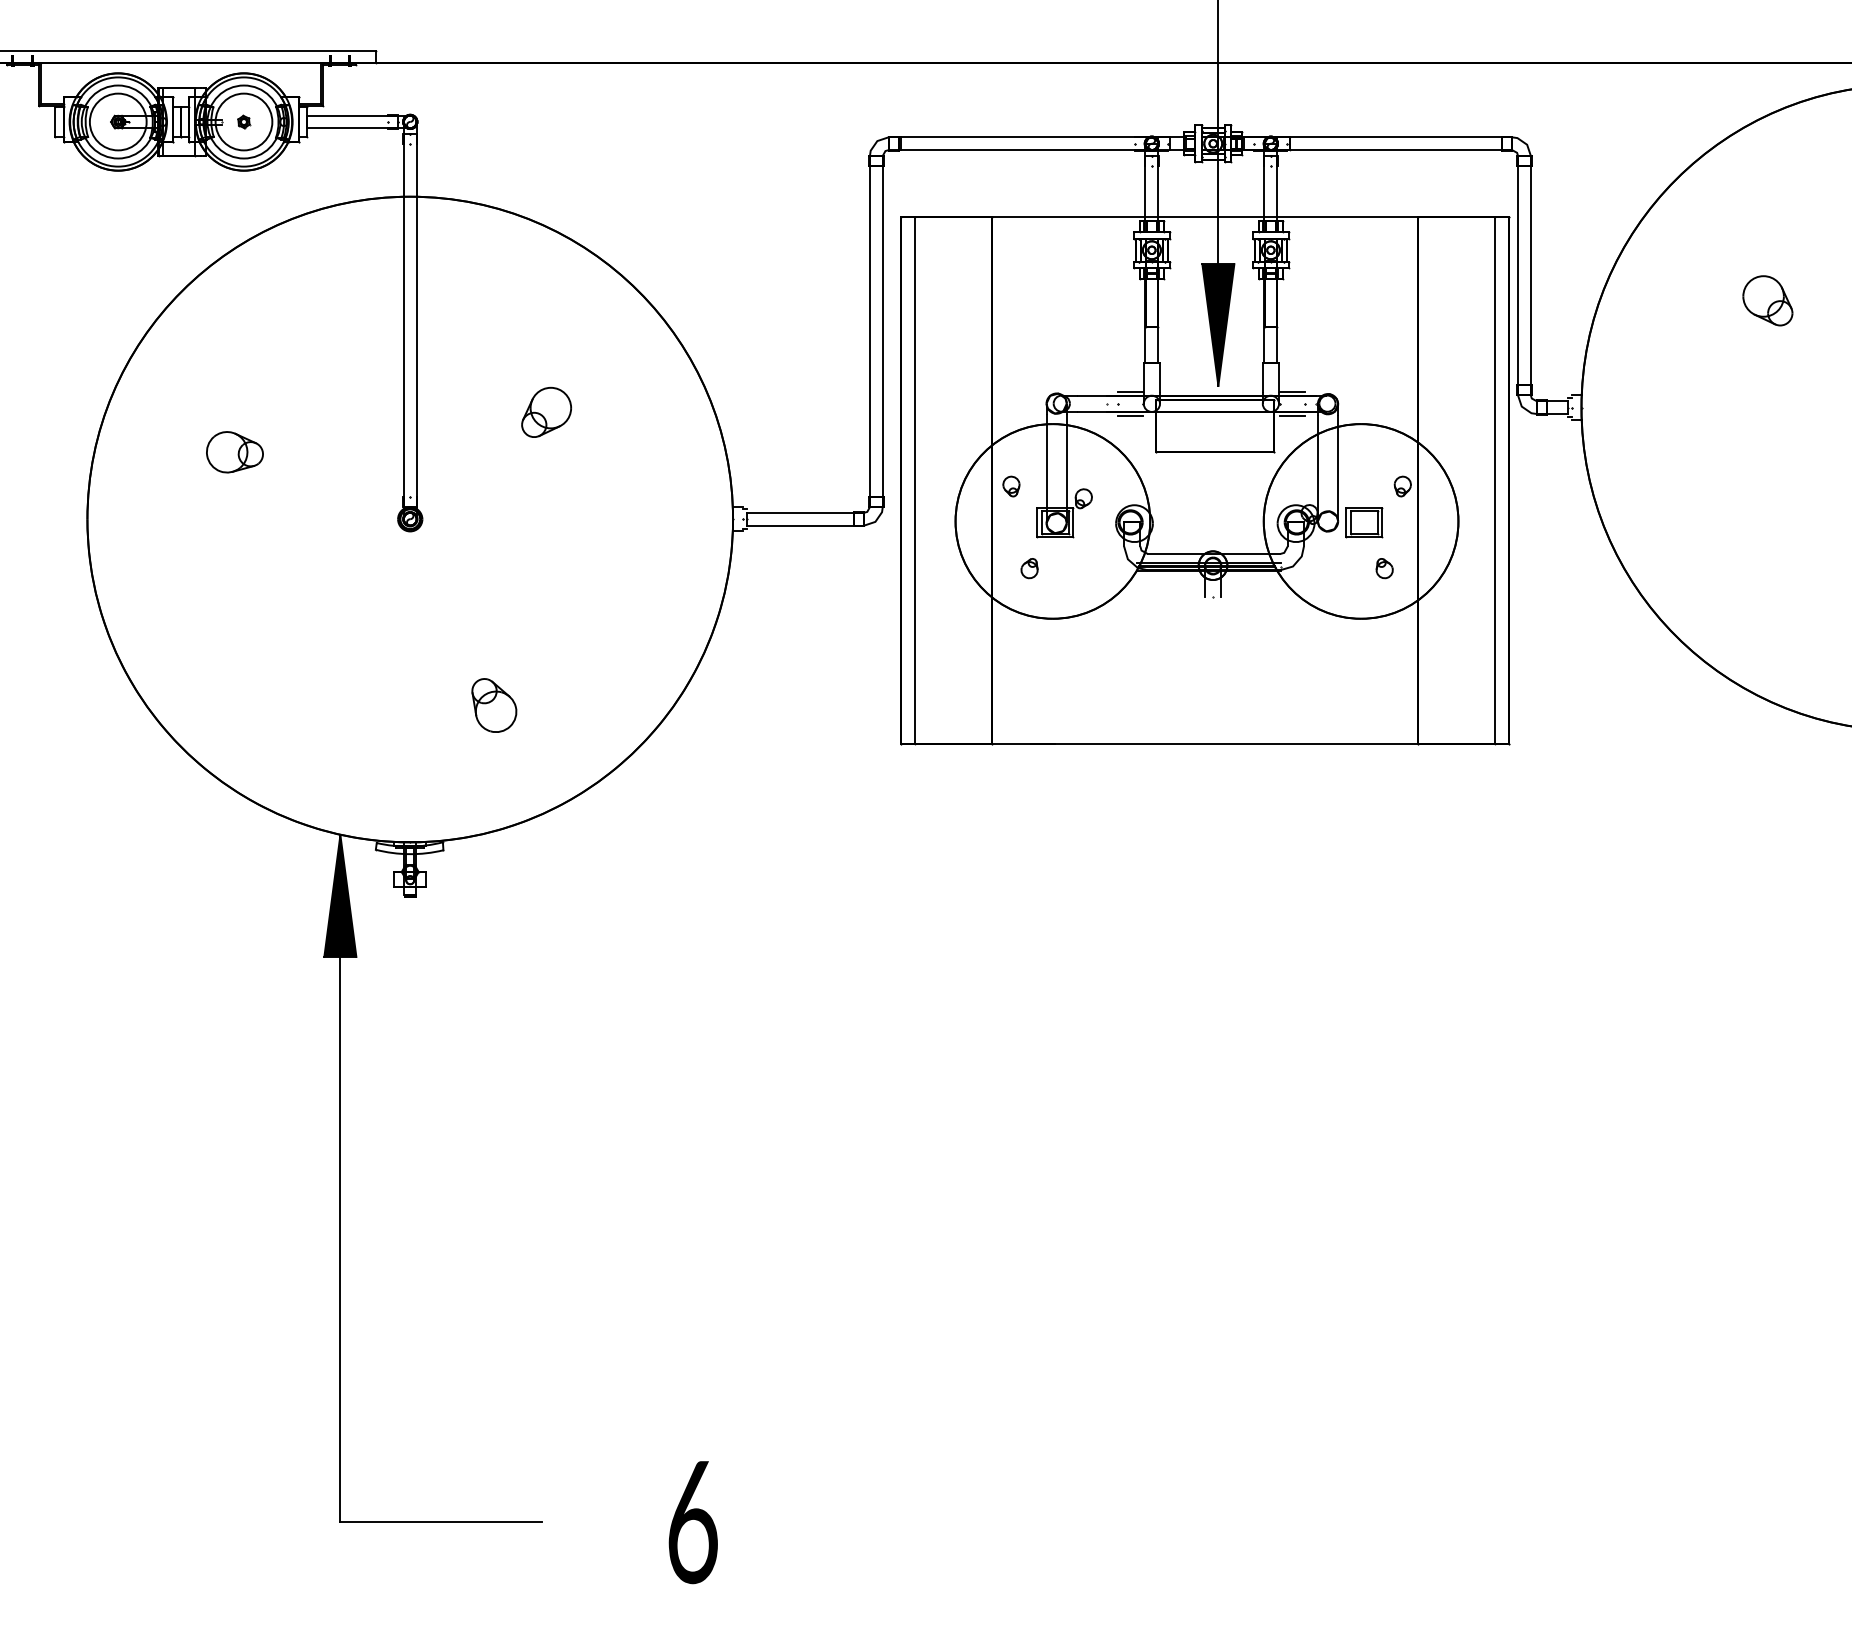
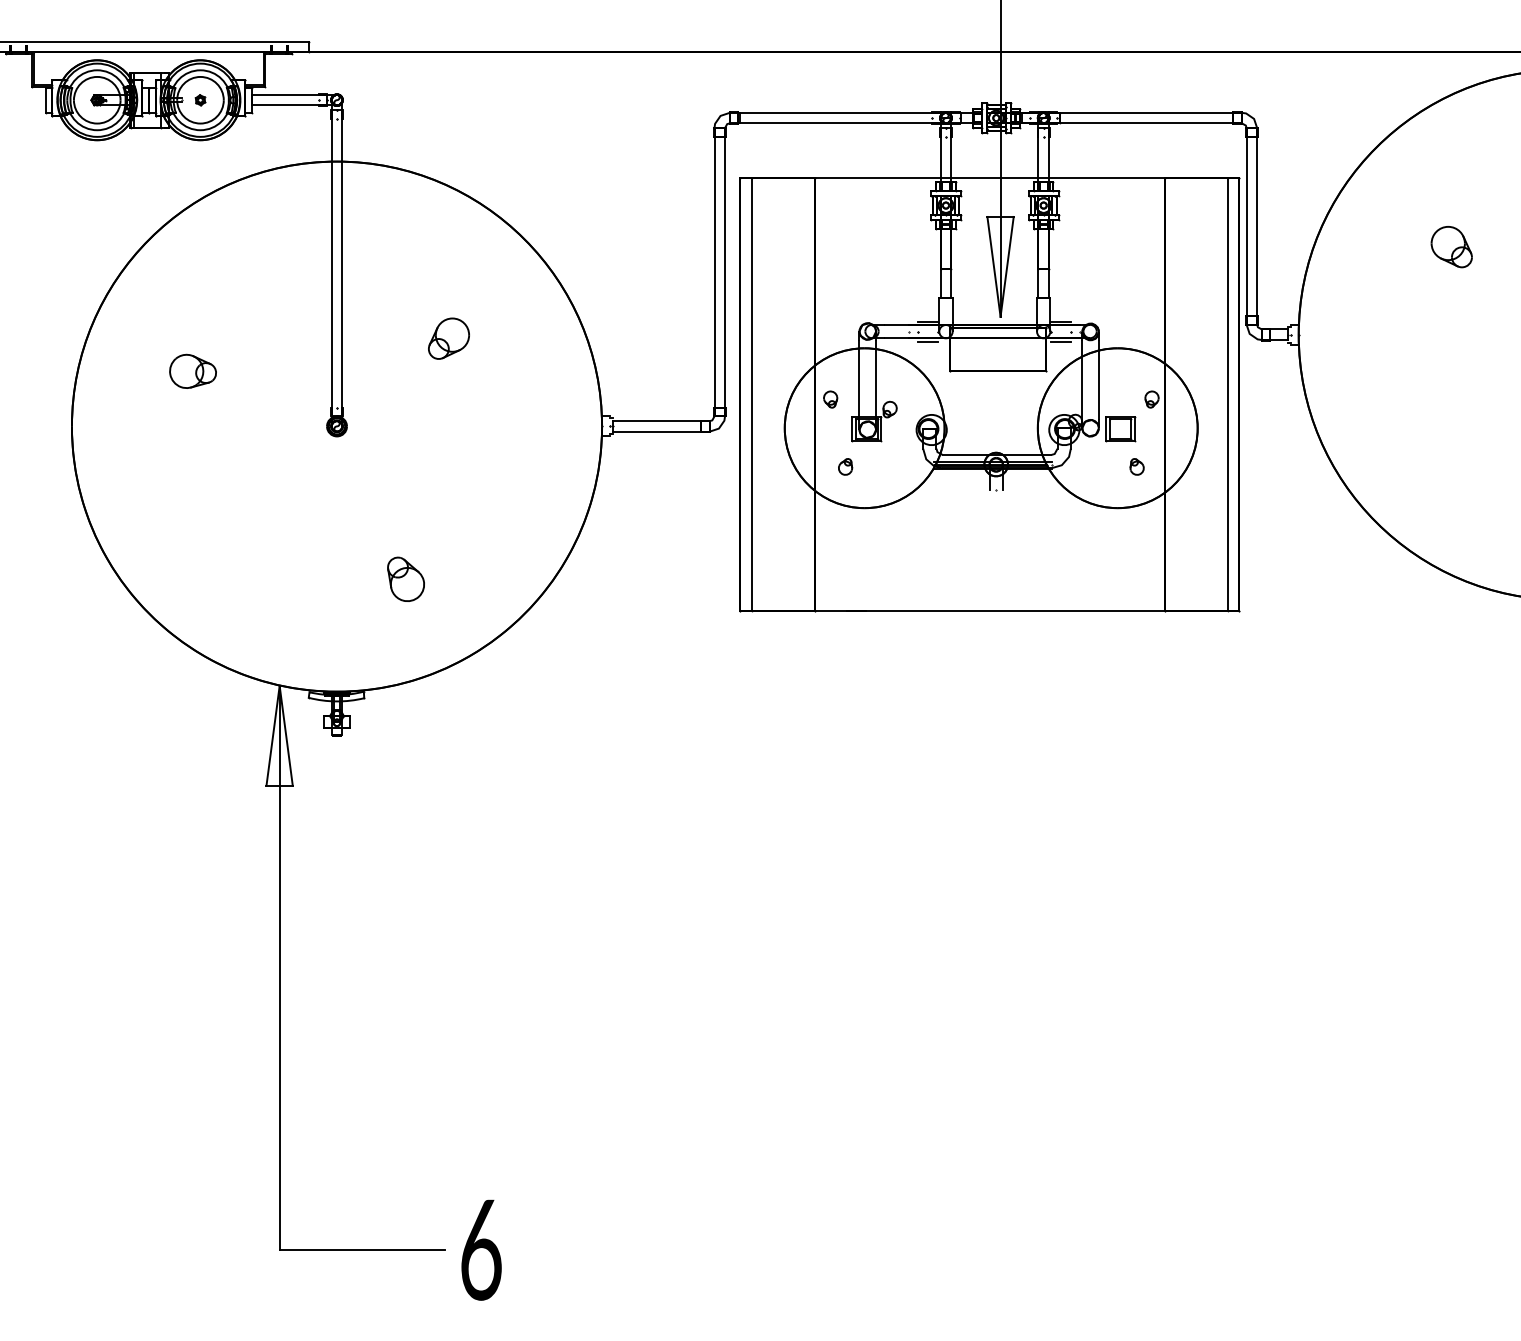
fill: (1218, 324) -> (1000, 266), removed
fill: (340, 895) -> (279, 735), removed
text: (692, 1522) -> (480, 1250), moved

